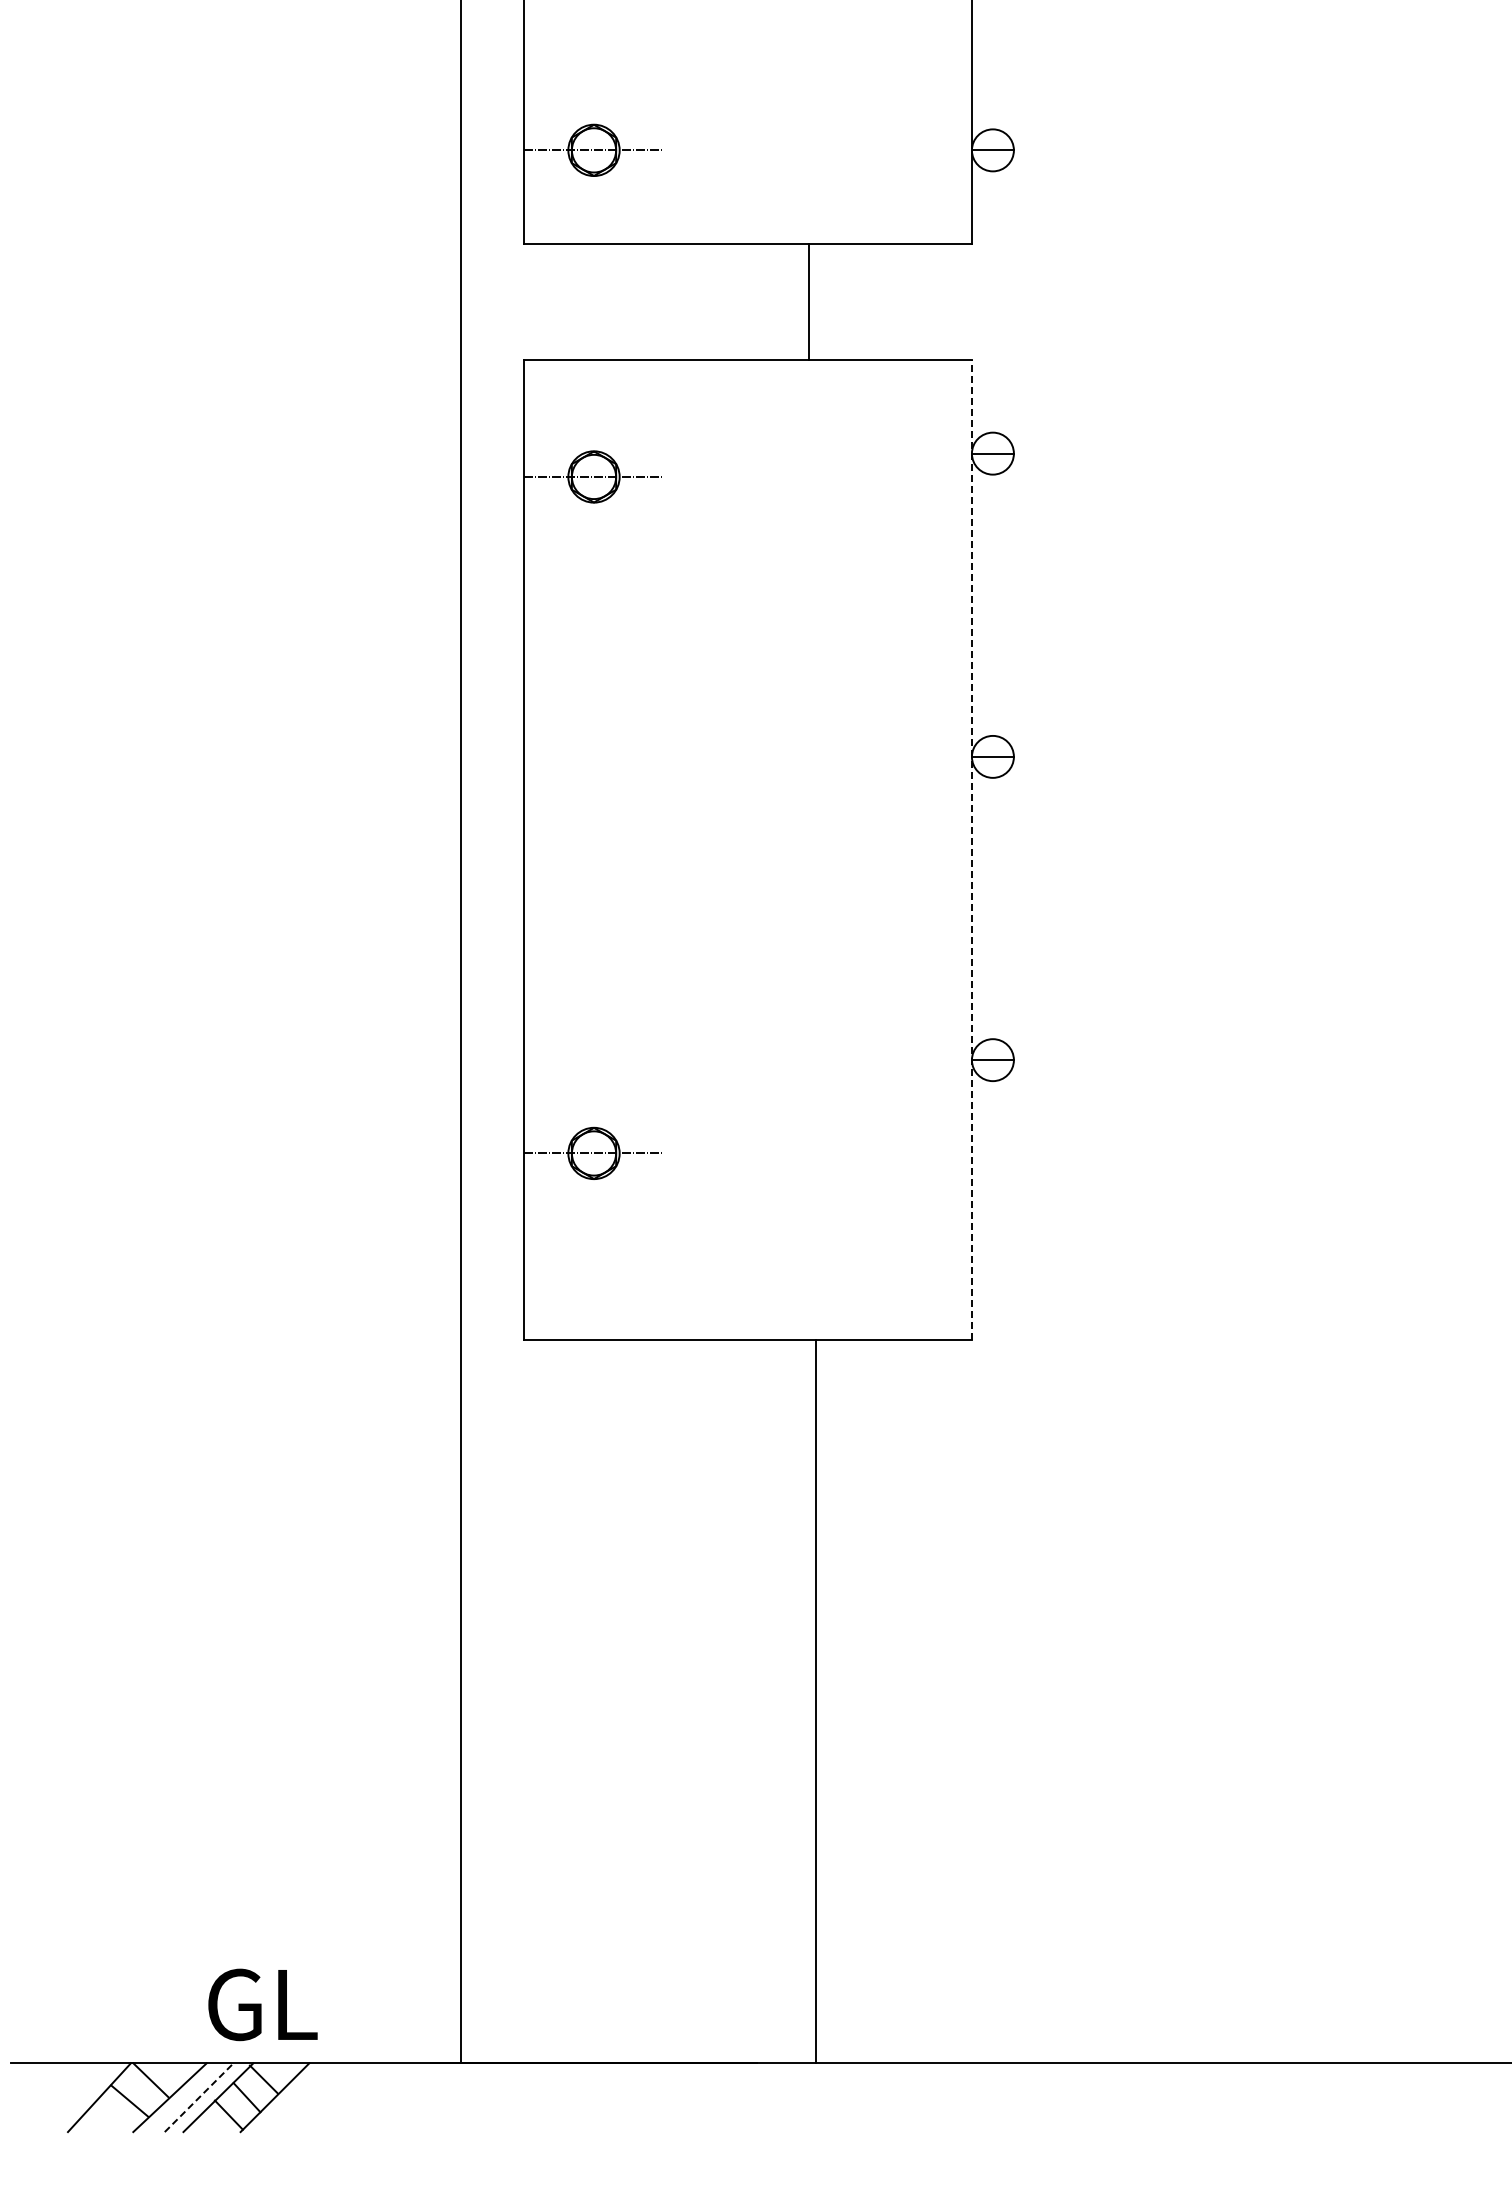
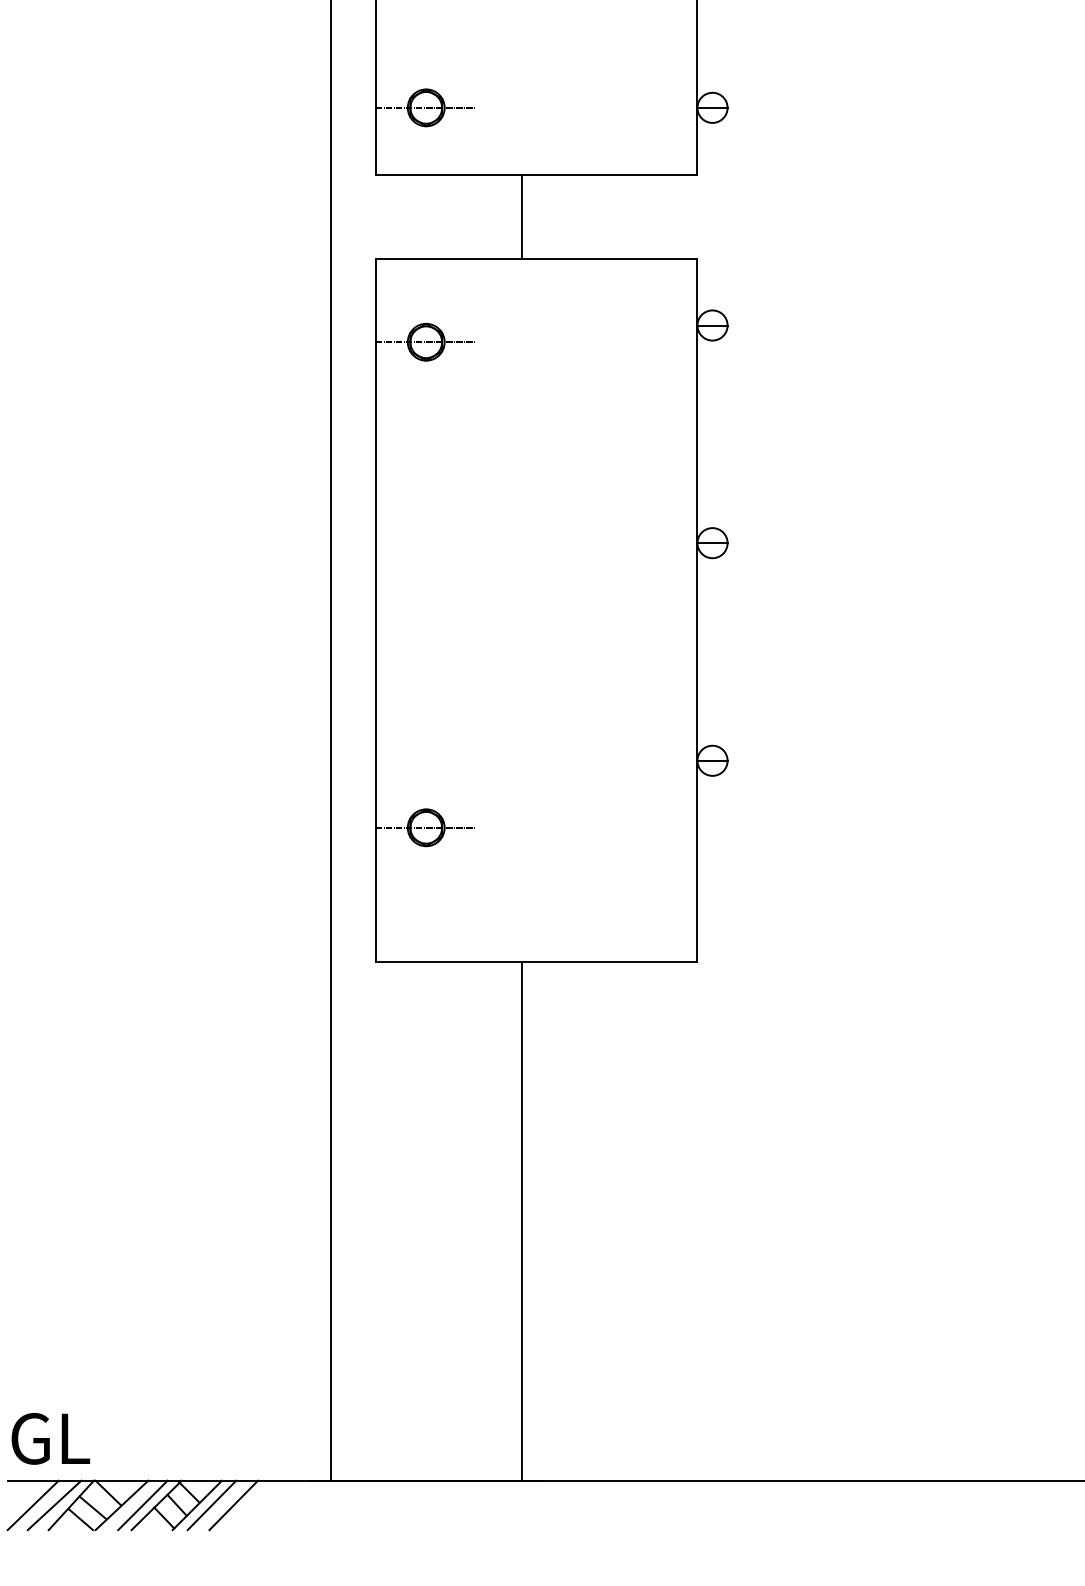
line: (809, 301) -> (522, 216), moved
line: (971, 850) -> (697, 610), dashed -> solid
line: (816, 1701) -> (522, 1221), moved
text: (262, 2004) -> (50, 1438), moved
line: (45, 2097) -> (32, 1505), added
line: (75, 2097) -> (54, 1505), added
line: (199, 2097) -> (143, 1505), dashed -> solid
line: (295, 2097) -> (211, 1505), added
line: (325, 2097) -> (233, 1505), added
line: (112, 2117) -> (80, 1519), added

